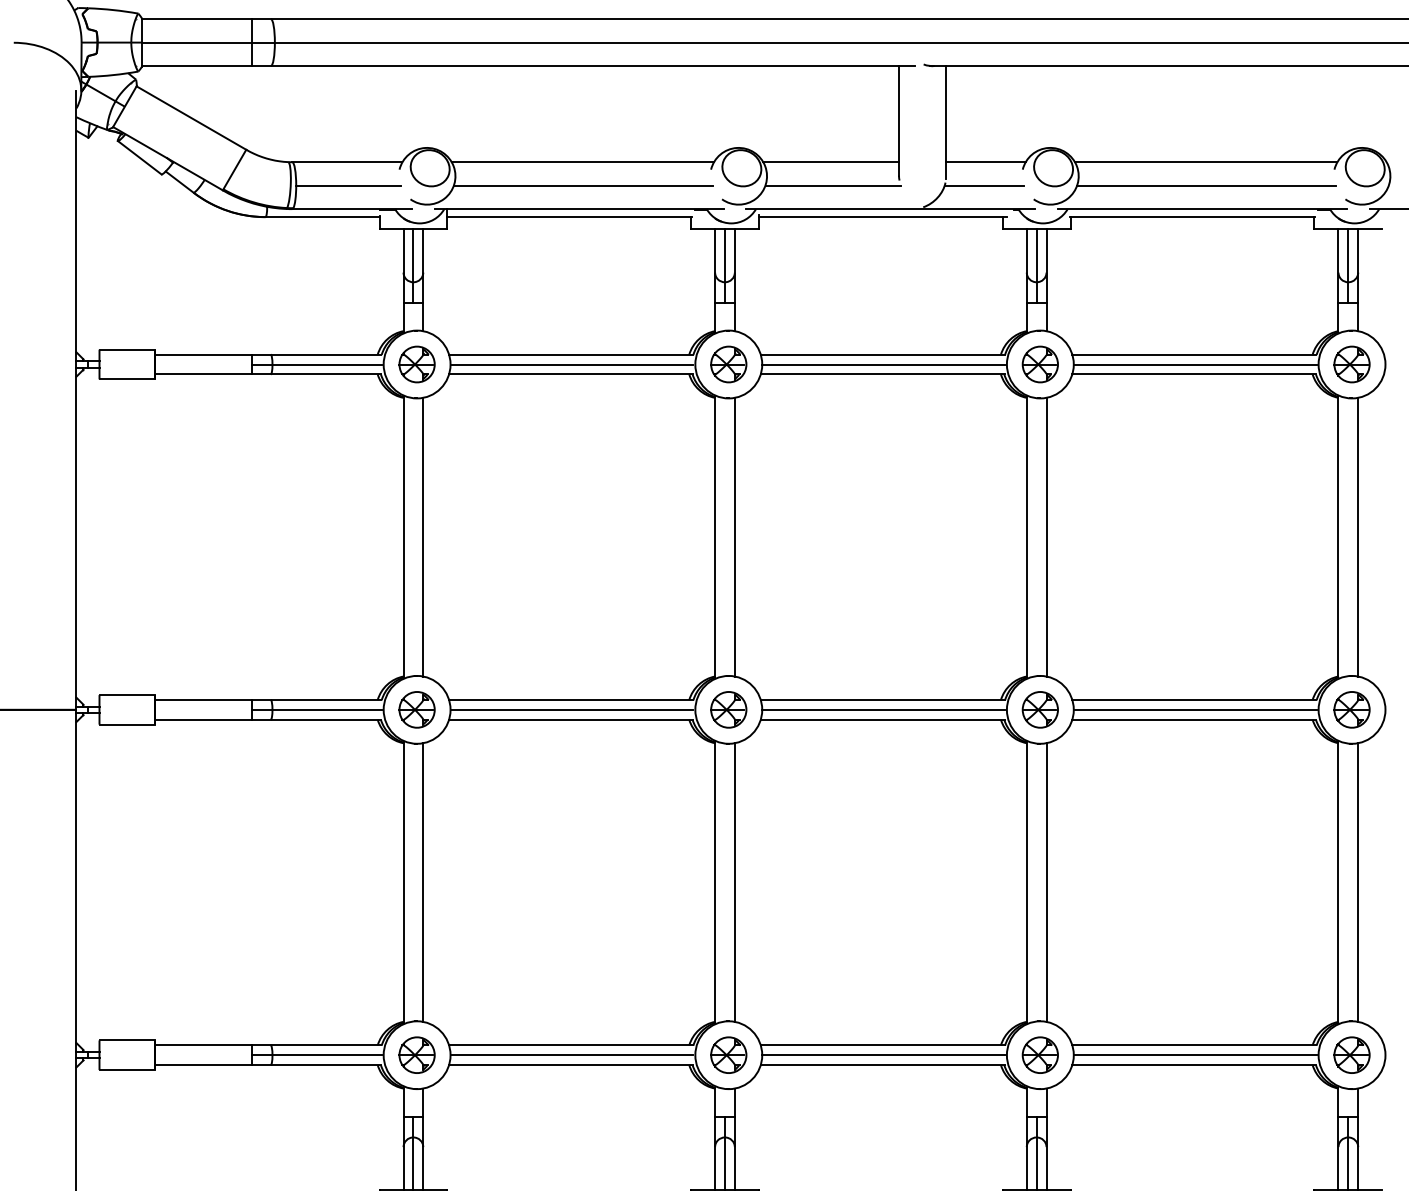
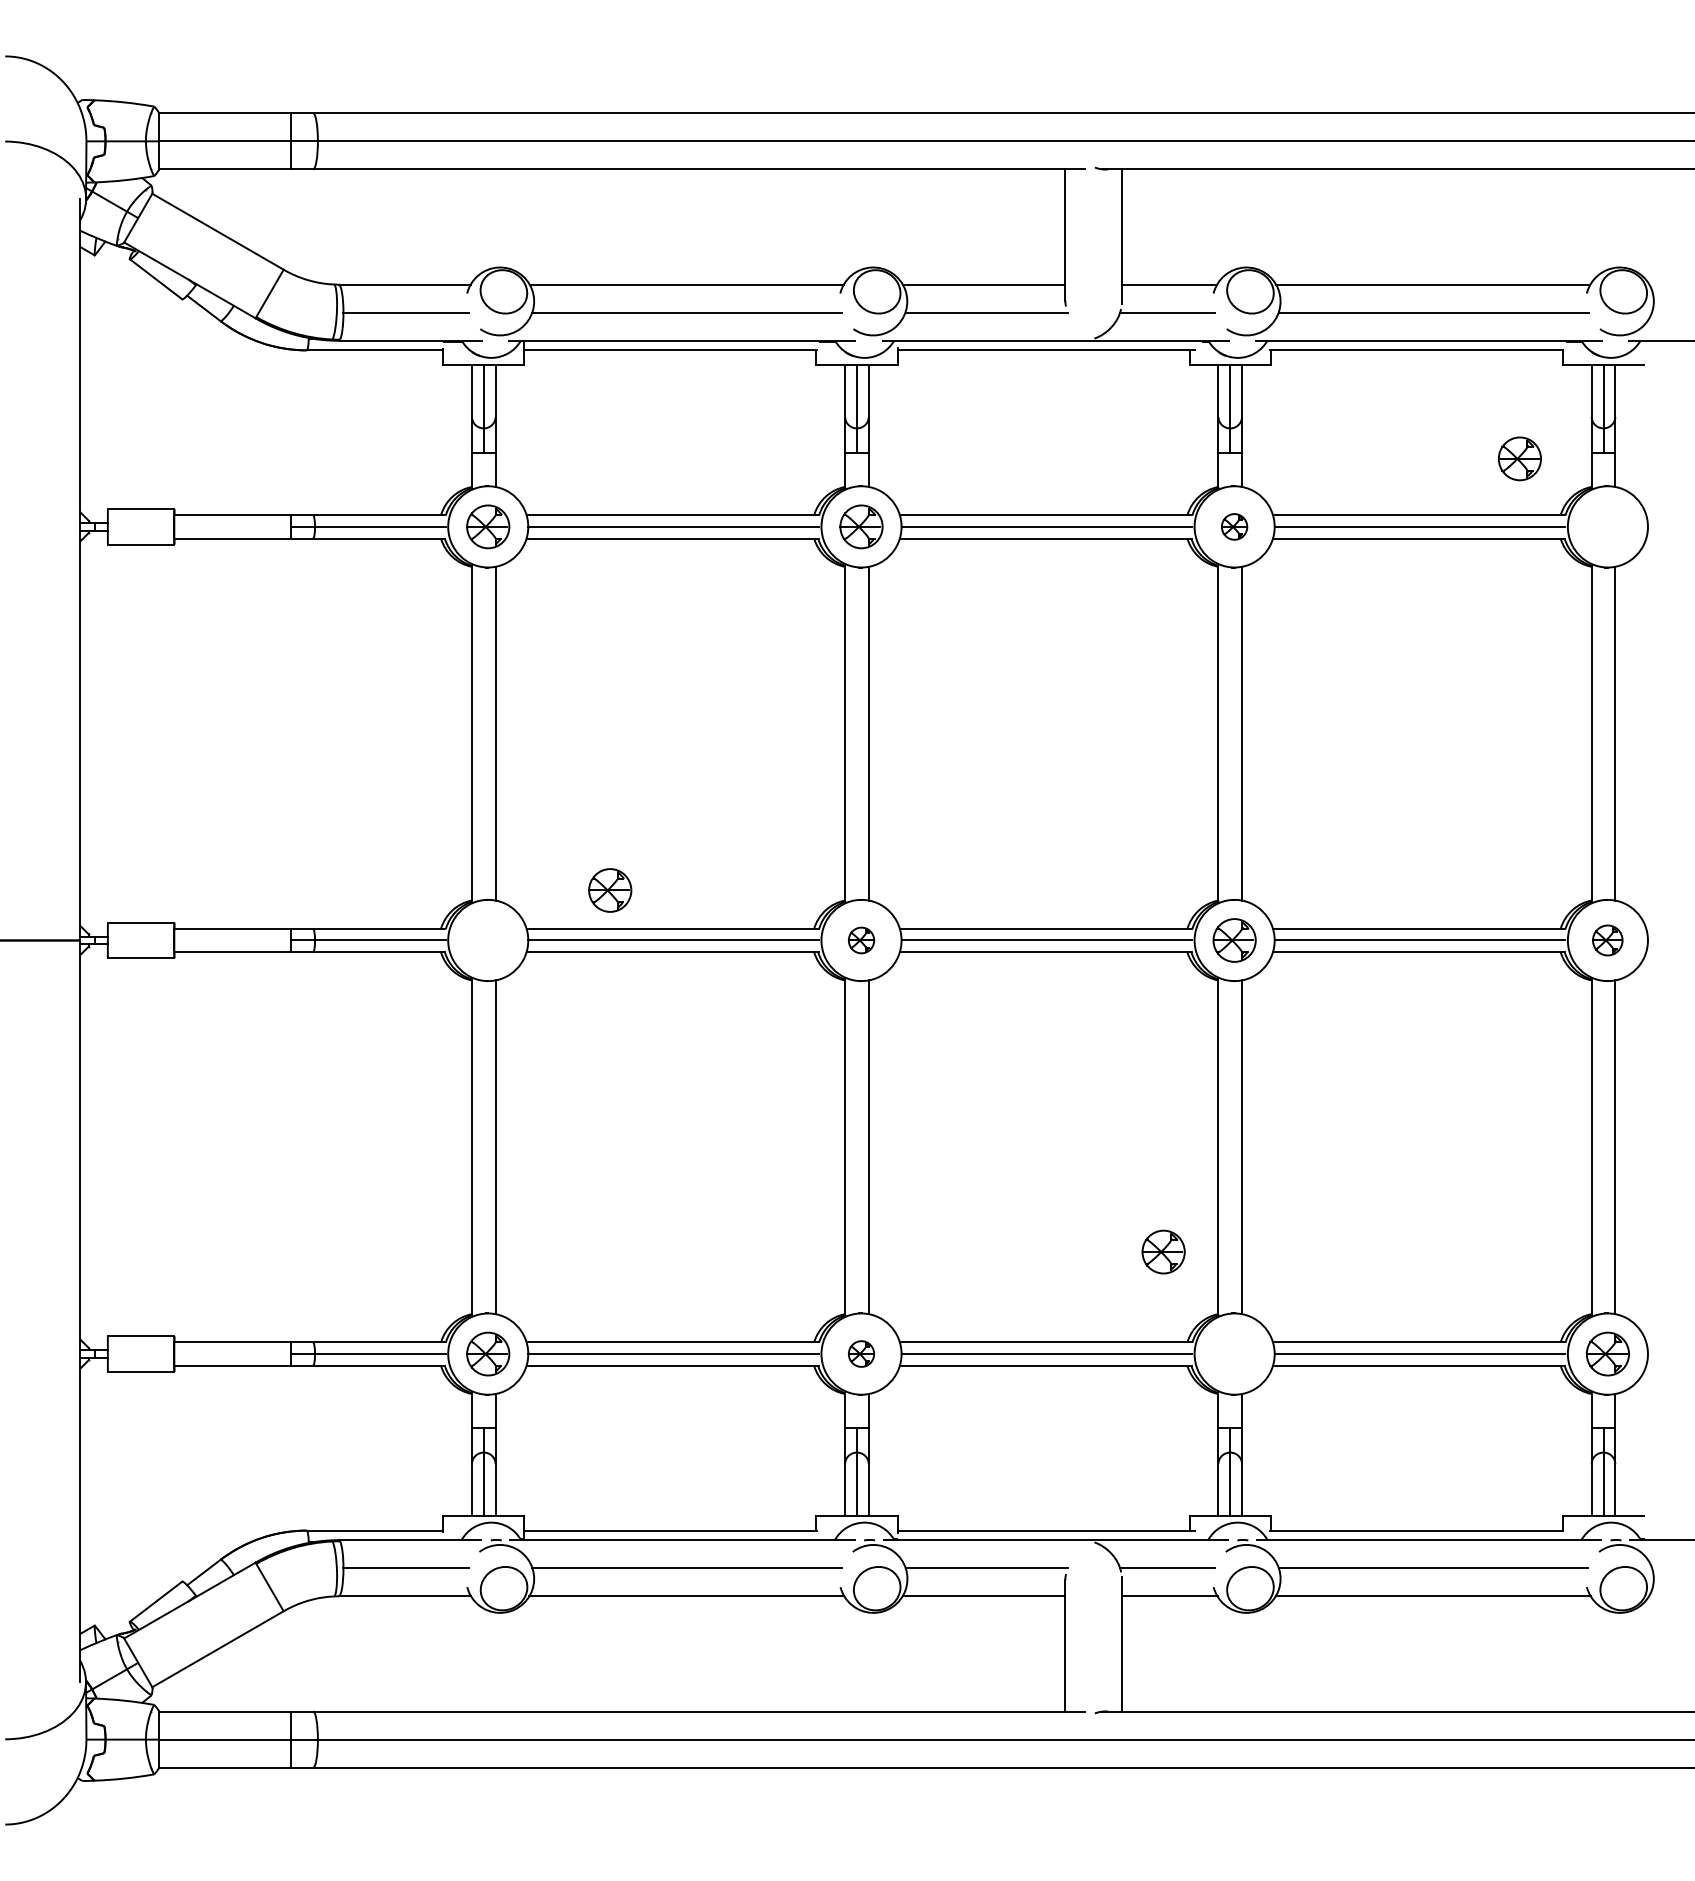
part: (1040, 364) -> (1234, 526), size x0.6
part: (1351, 364) -> (1519, 458), moved
part: (417, 709) -> (610, 890), moved
part: (728, 709) -> (861, 940), size x0.6
part: (1351, 709) -> (1607, 940), size x0.7
part: (728, 1054) -> (861, 1353), size x0.6
part: (1040, 1054) -> (1163, 1251), moved

